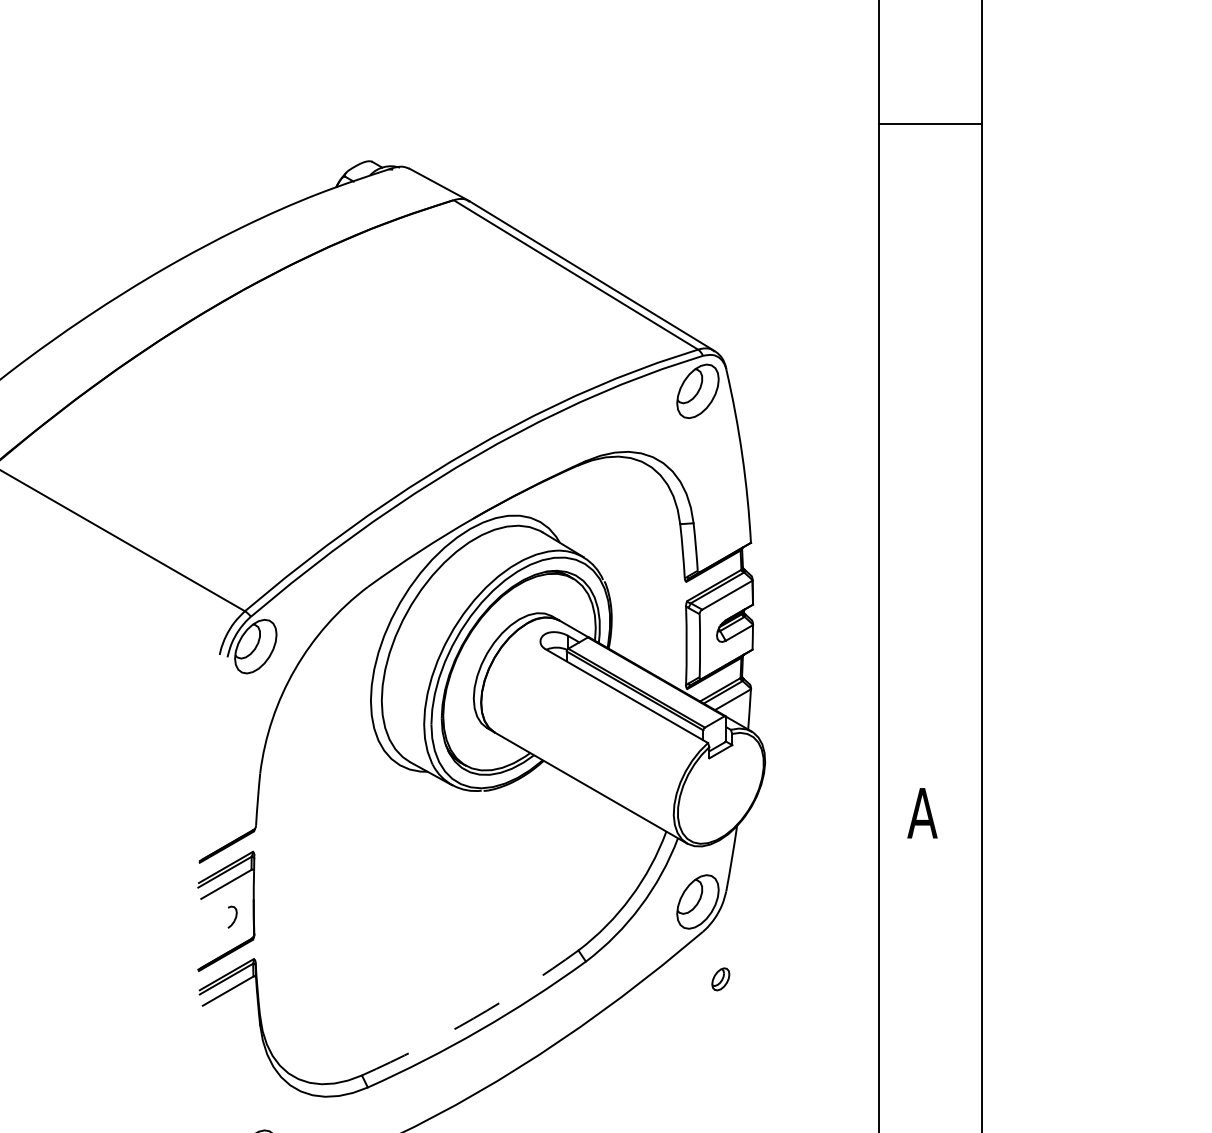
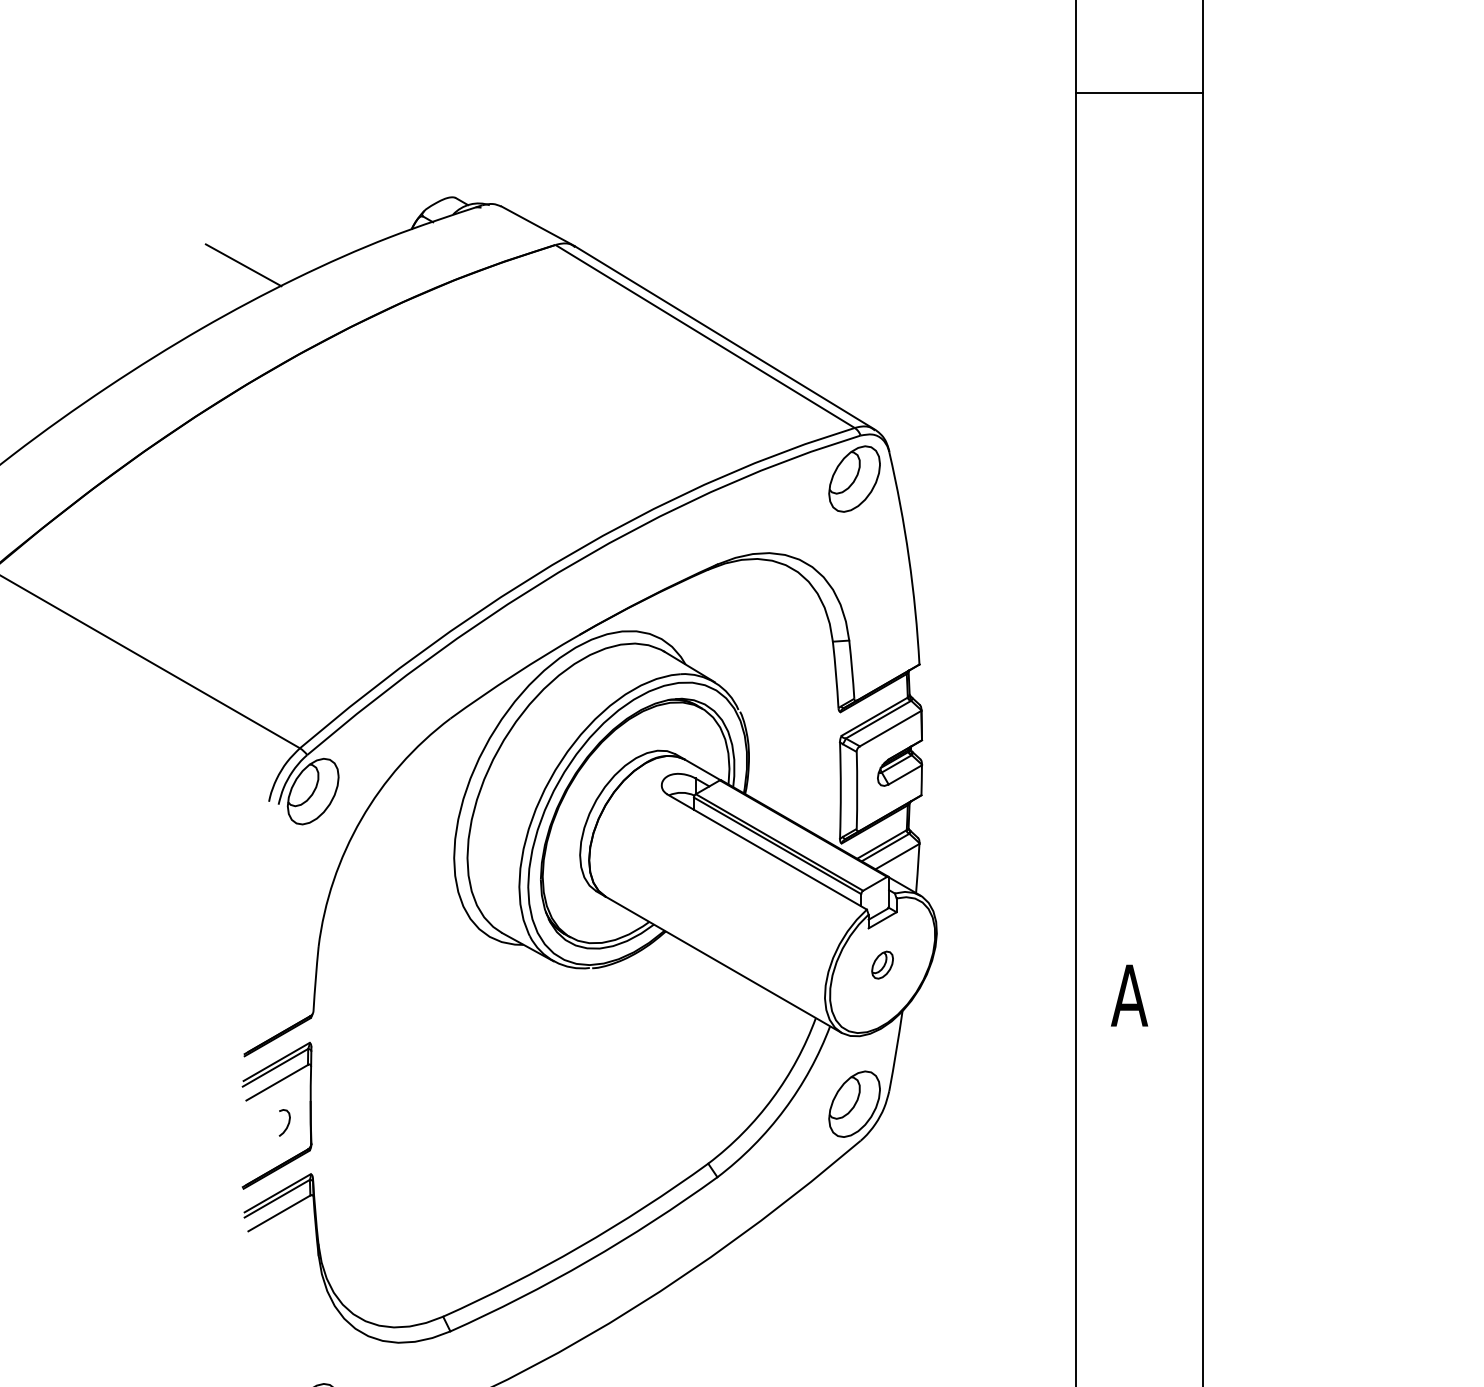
line: (930, 124) -> (1139, 93), moved
line: (198, 216) -> (243, 264), added
part: (720, 979) -> (882, 965), moved
arc: (473, 1018) -> (579, 1246), dashed -> solid

